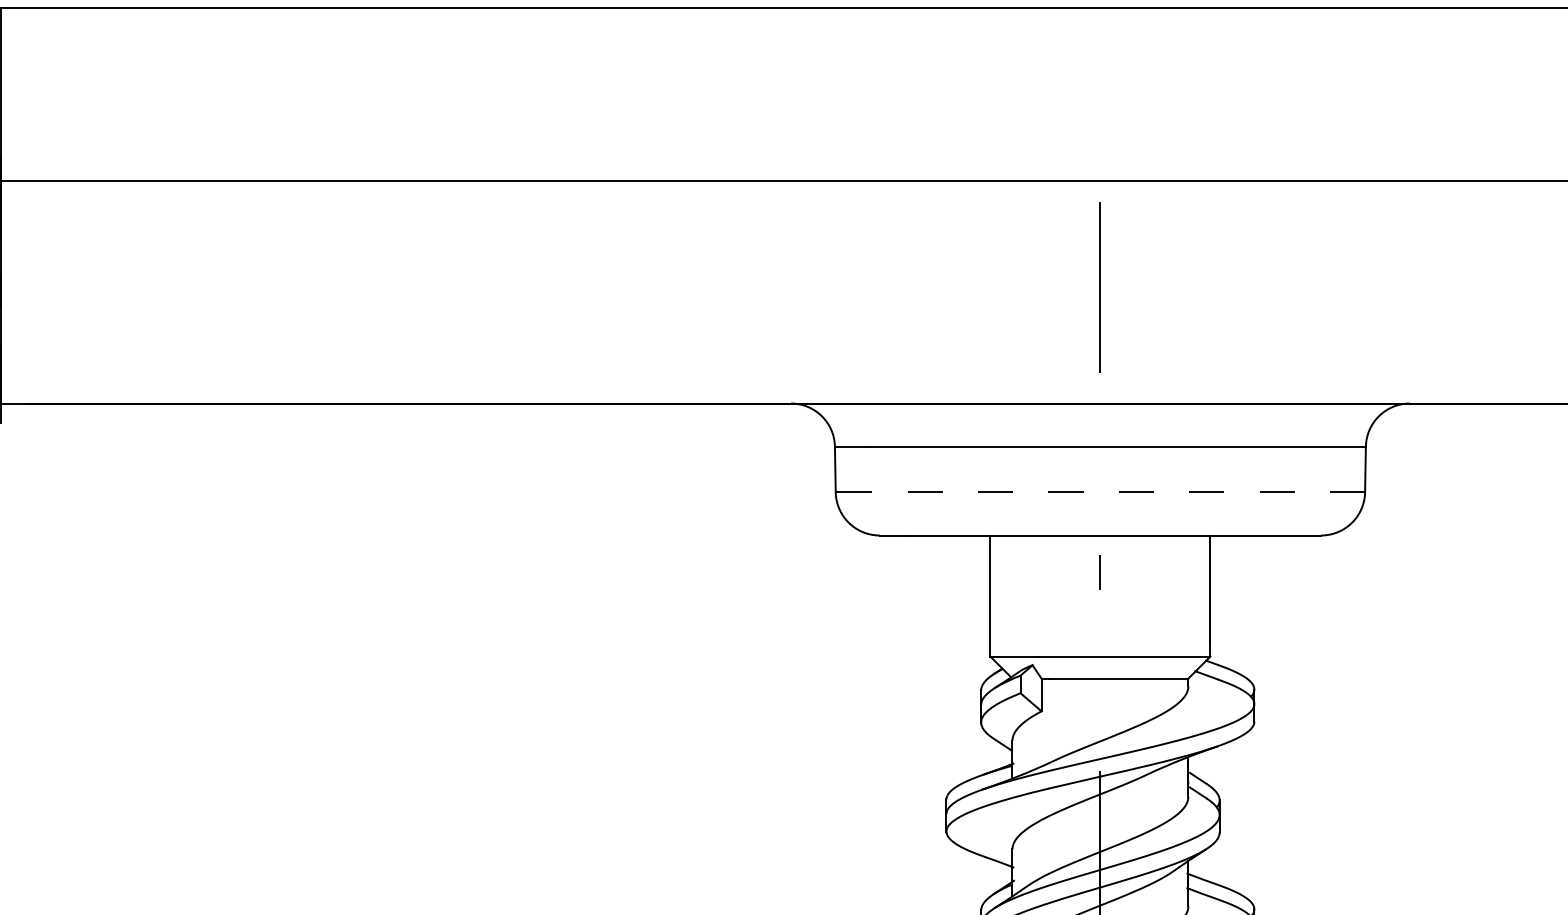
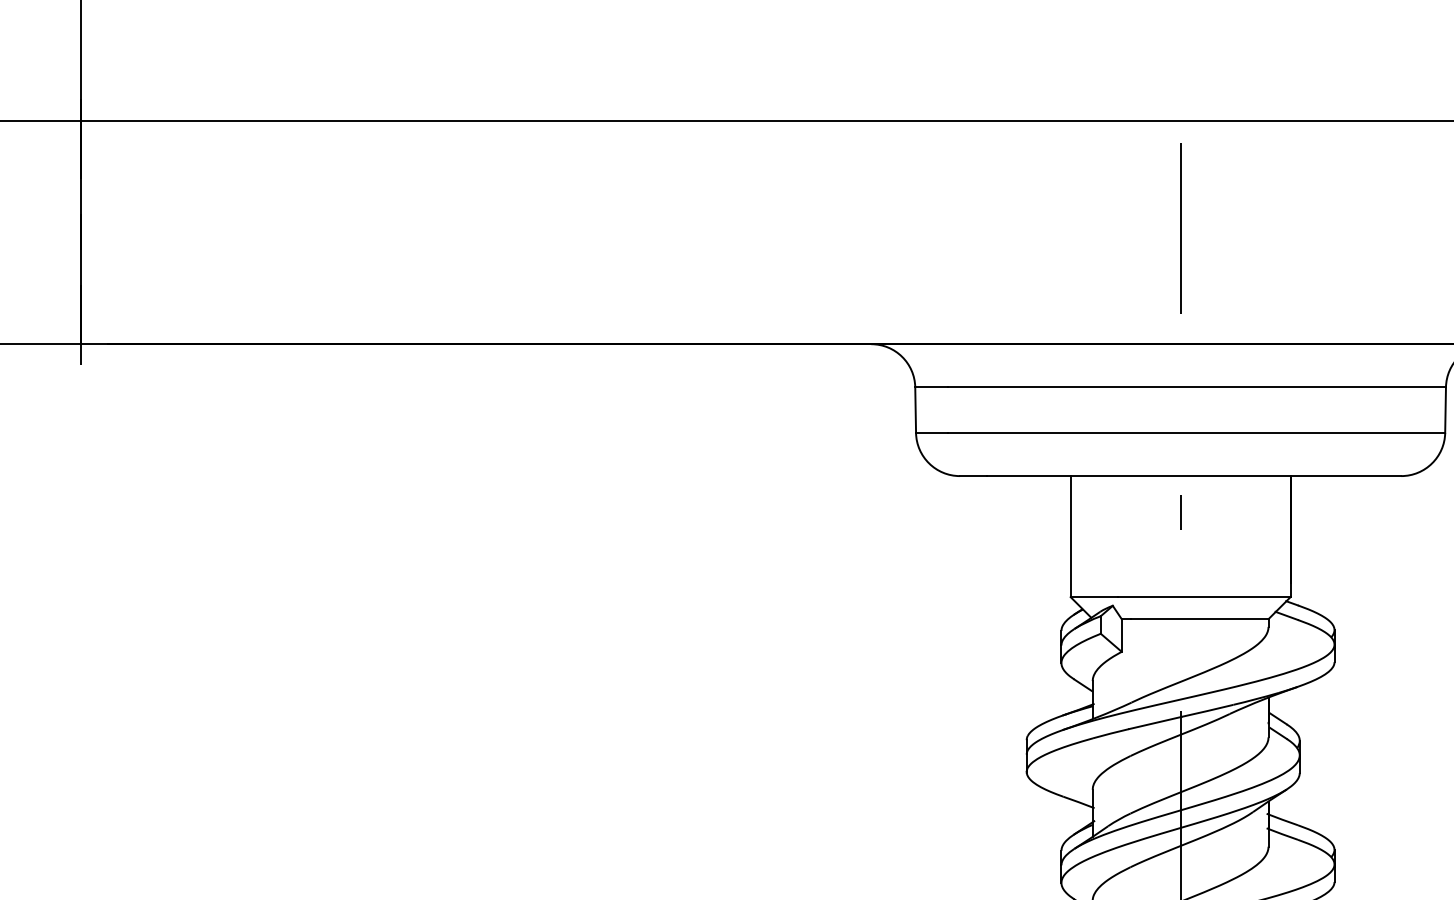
line: (1116, 492) -> (1196, 433), dashed -> solid

